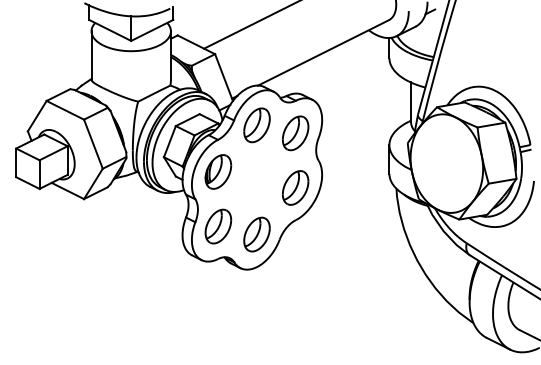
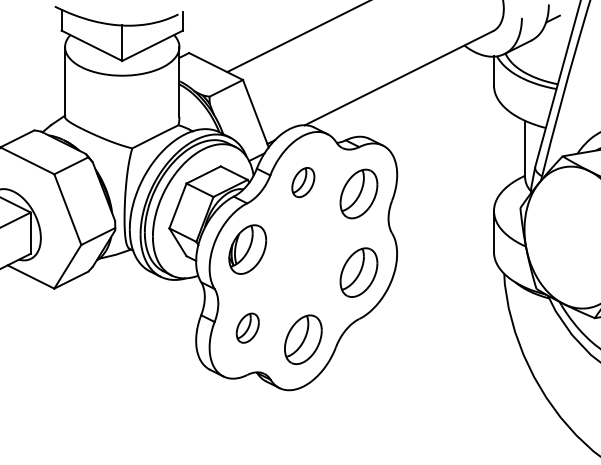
part: (256, 125) -> (302, 182), size x0.6
part: (218, 226) -> (247, 328), size x0.6

